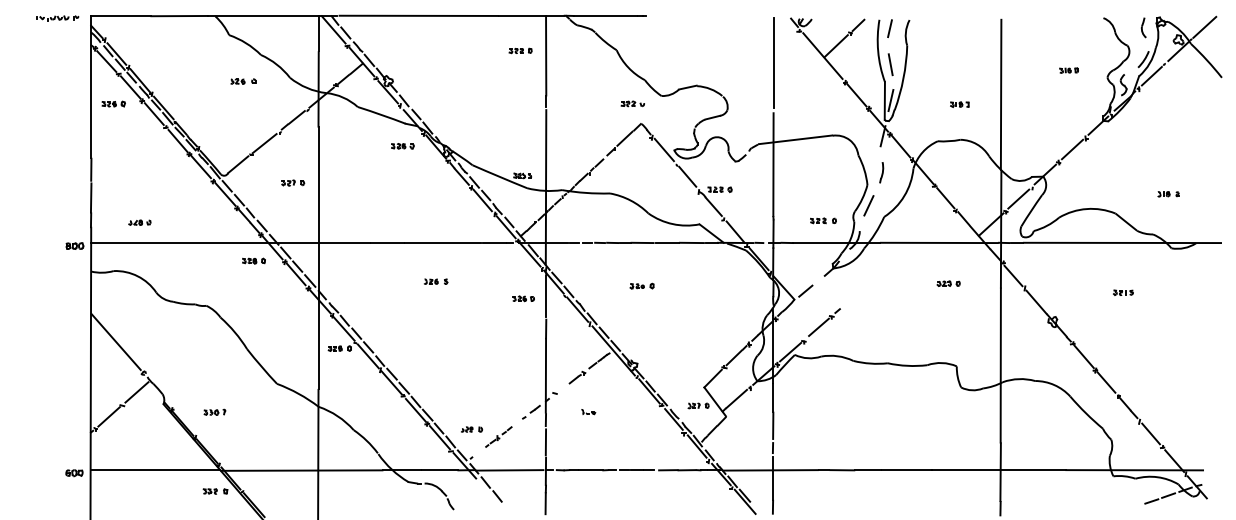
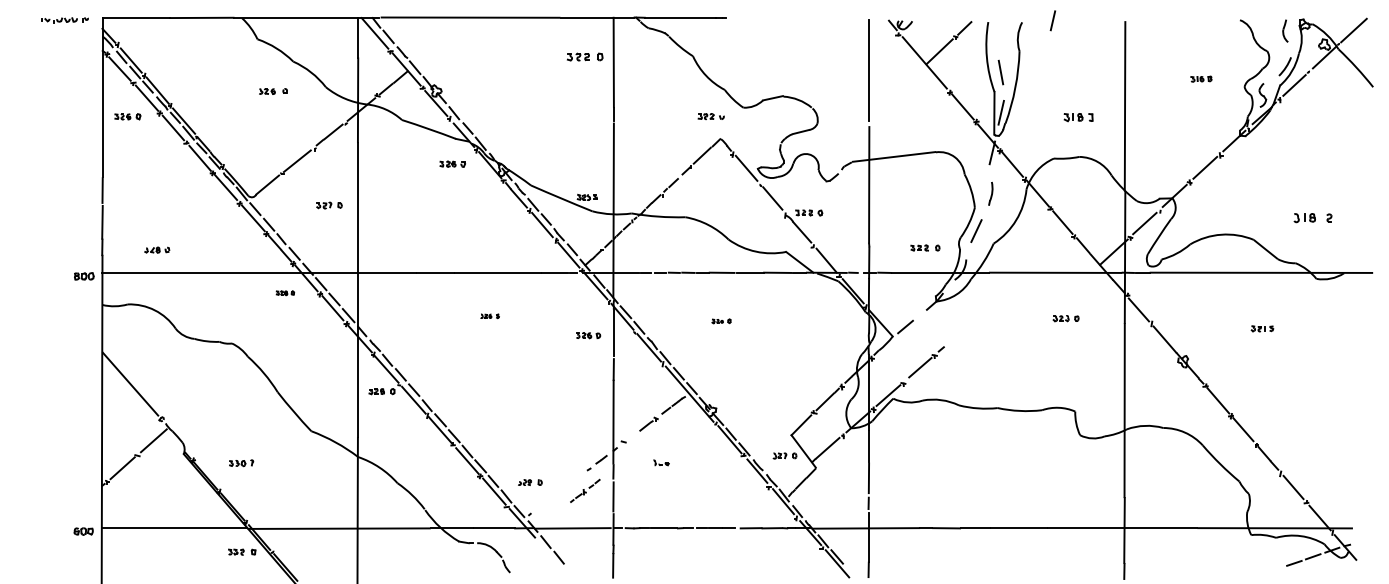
line: (889, 28) -> (1052, 20), moved
part: (520, 50) -> (584, 56), size x1.4
part: (959, 104) -> (1078, 117), size x1.4
part: (1168, 194) -> (1313, 218), size x1.6
part: (253, 260) -> (284, 292), size x0.7
part: (435, 281) -> (489, 316), size x0.7
part: (641, 285) -> (720, 320), size x0.7
part: (498, 436) -> (584, 490), moved

